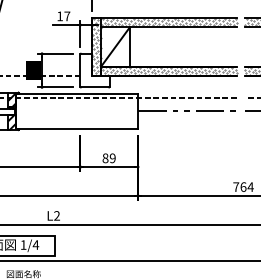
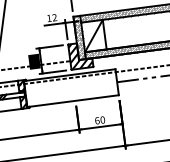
text: (67, 16) -> (54, 17), 17 -> 12
hatch: (94, 70) -> (80, 55), added
text: (108, 158) -> (99, 120), 89 -> 60

